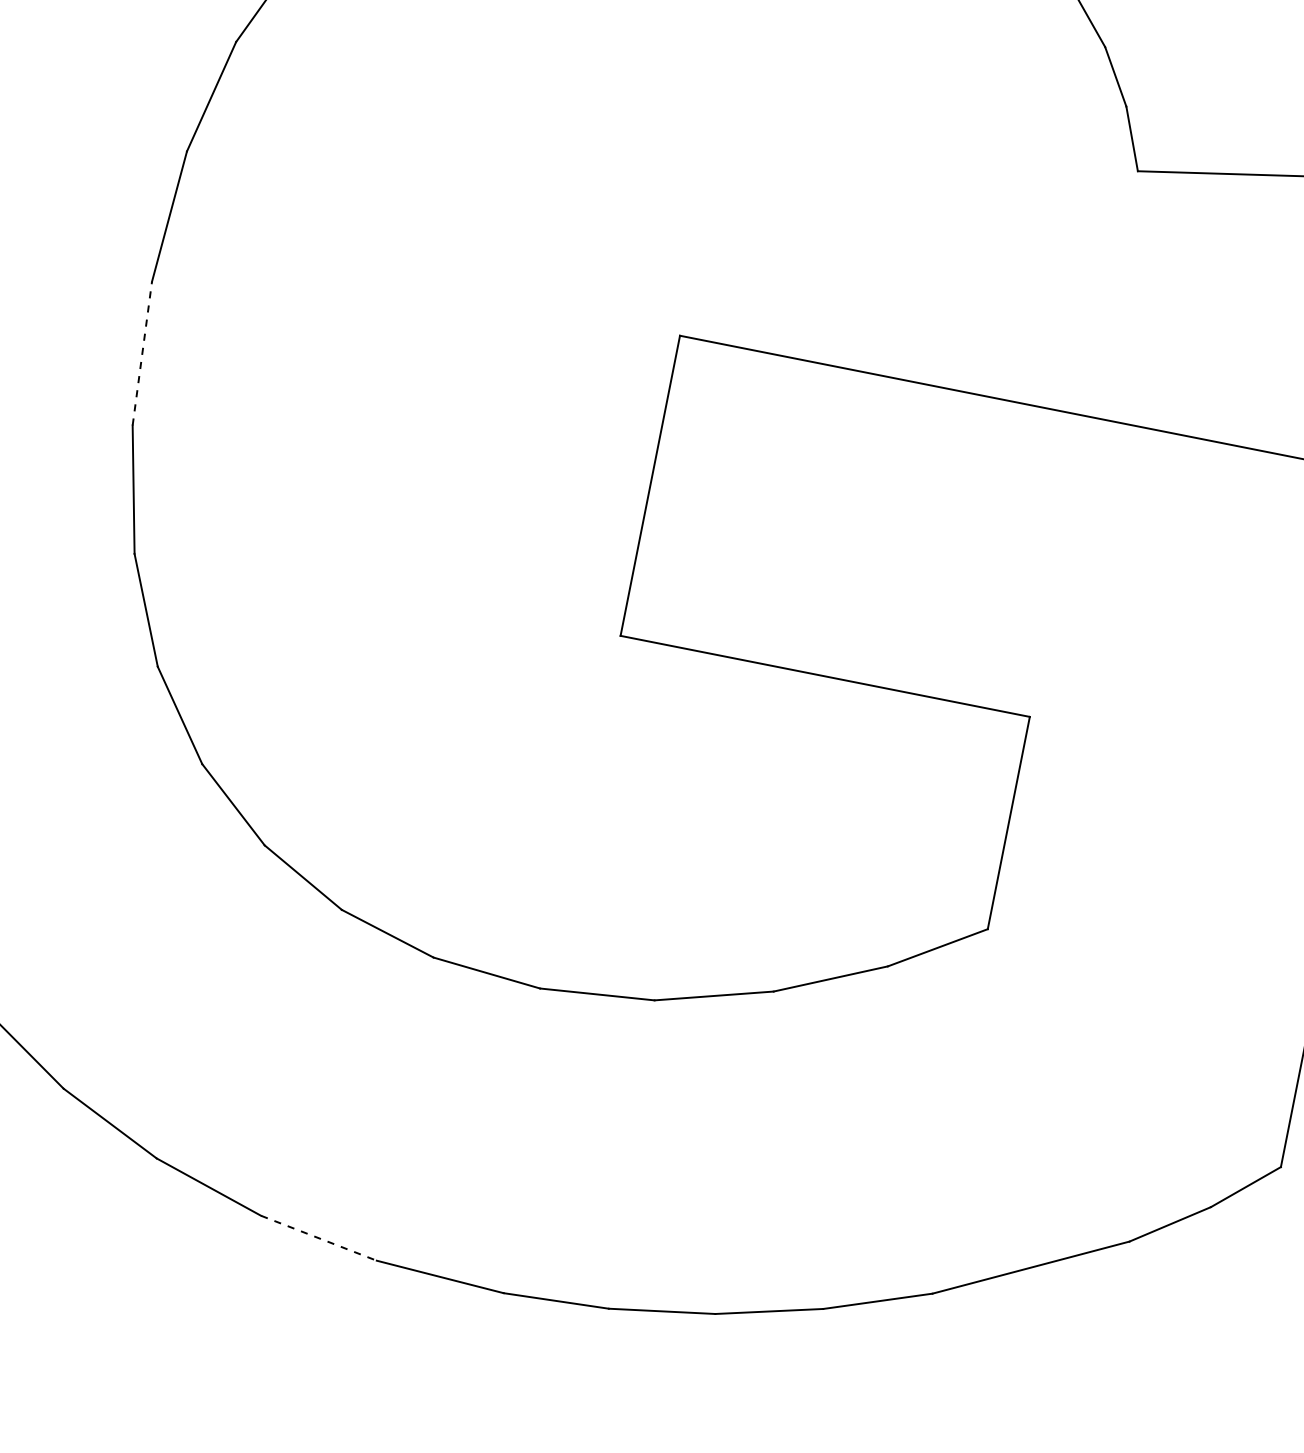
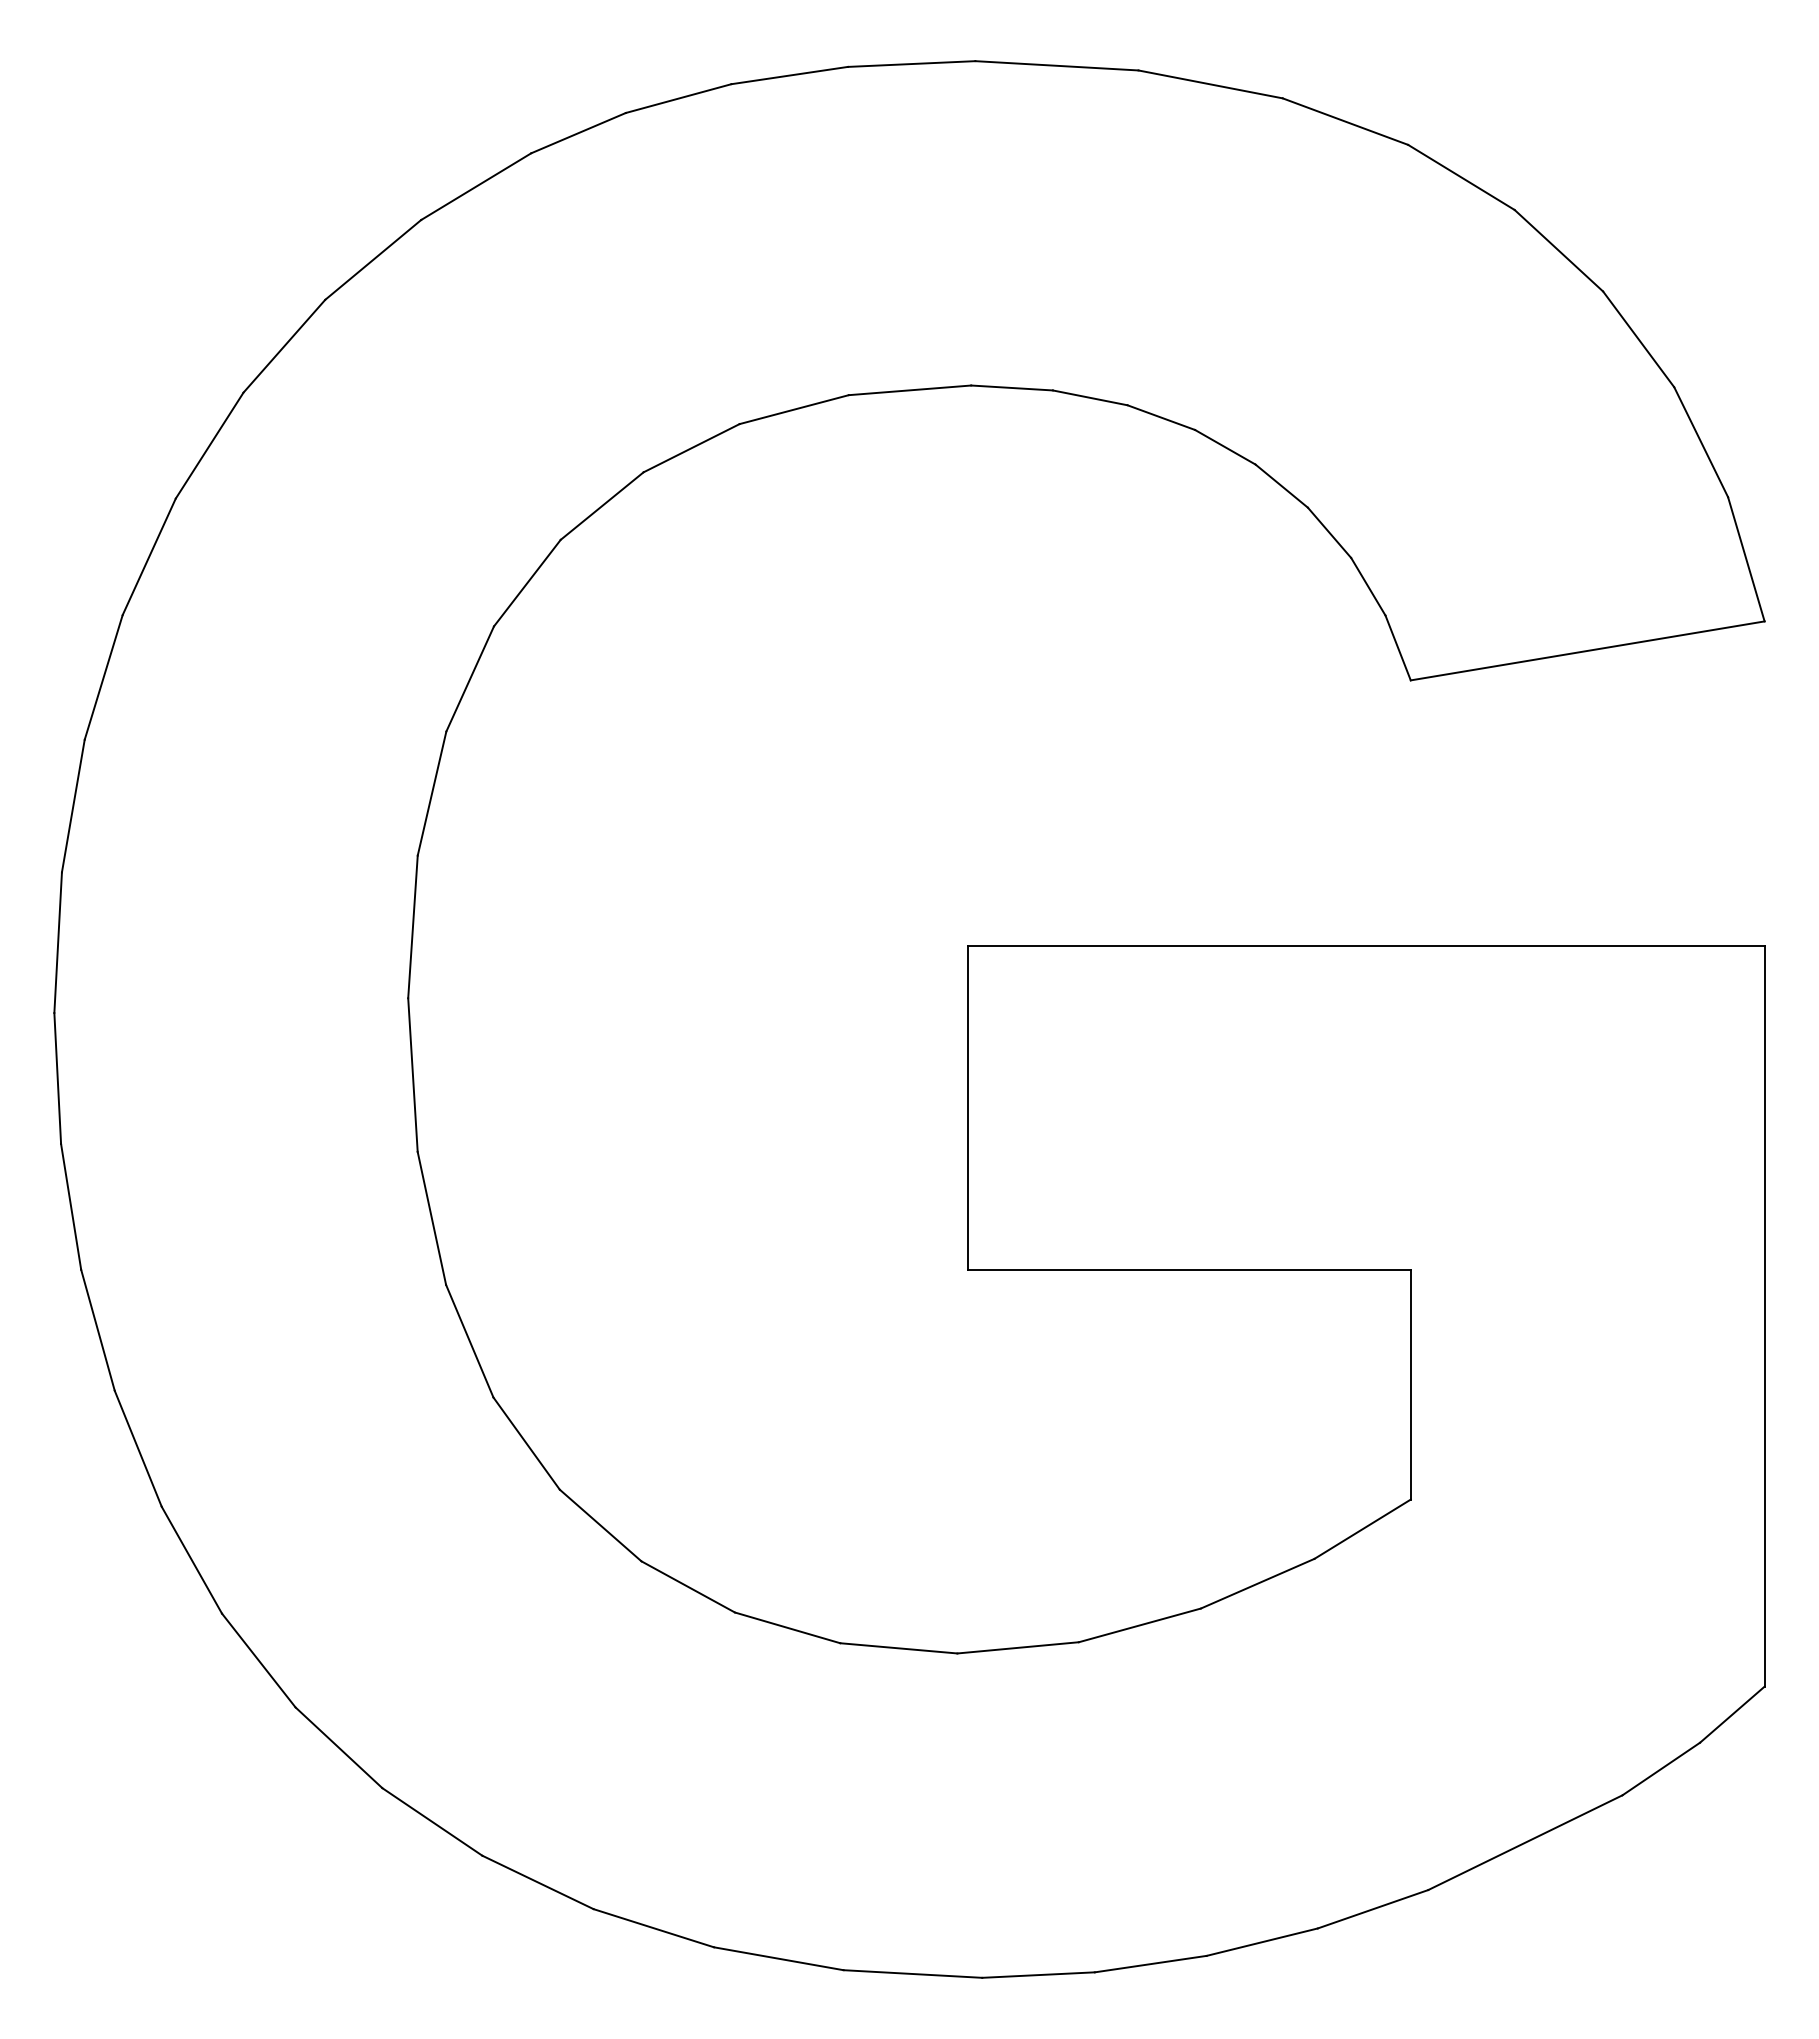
line: (141, 353) -> (412, 1075), dashed -> solid
line: (318, 1237) -> (778, 1958), dashed -> solid

